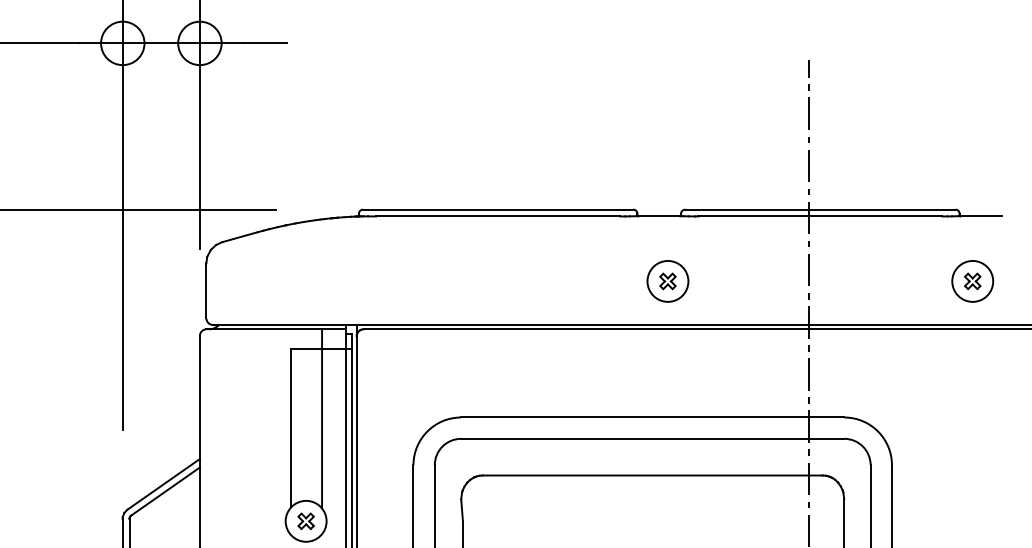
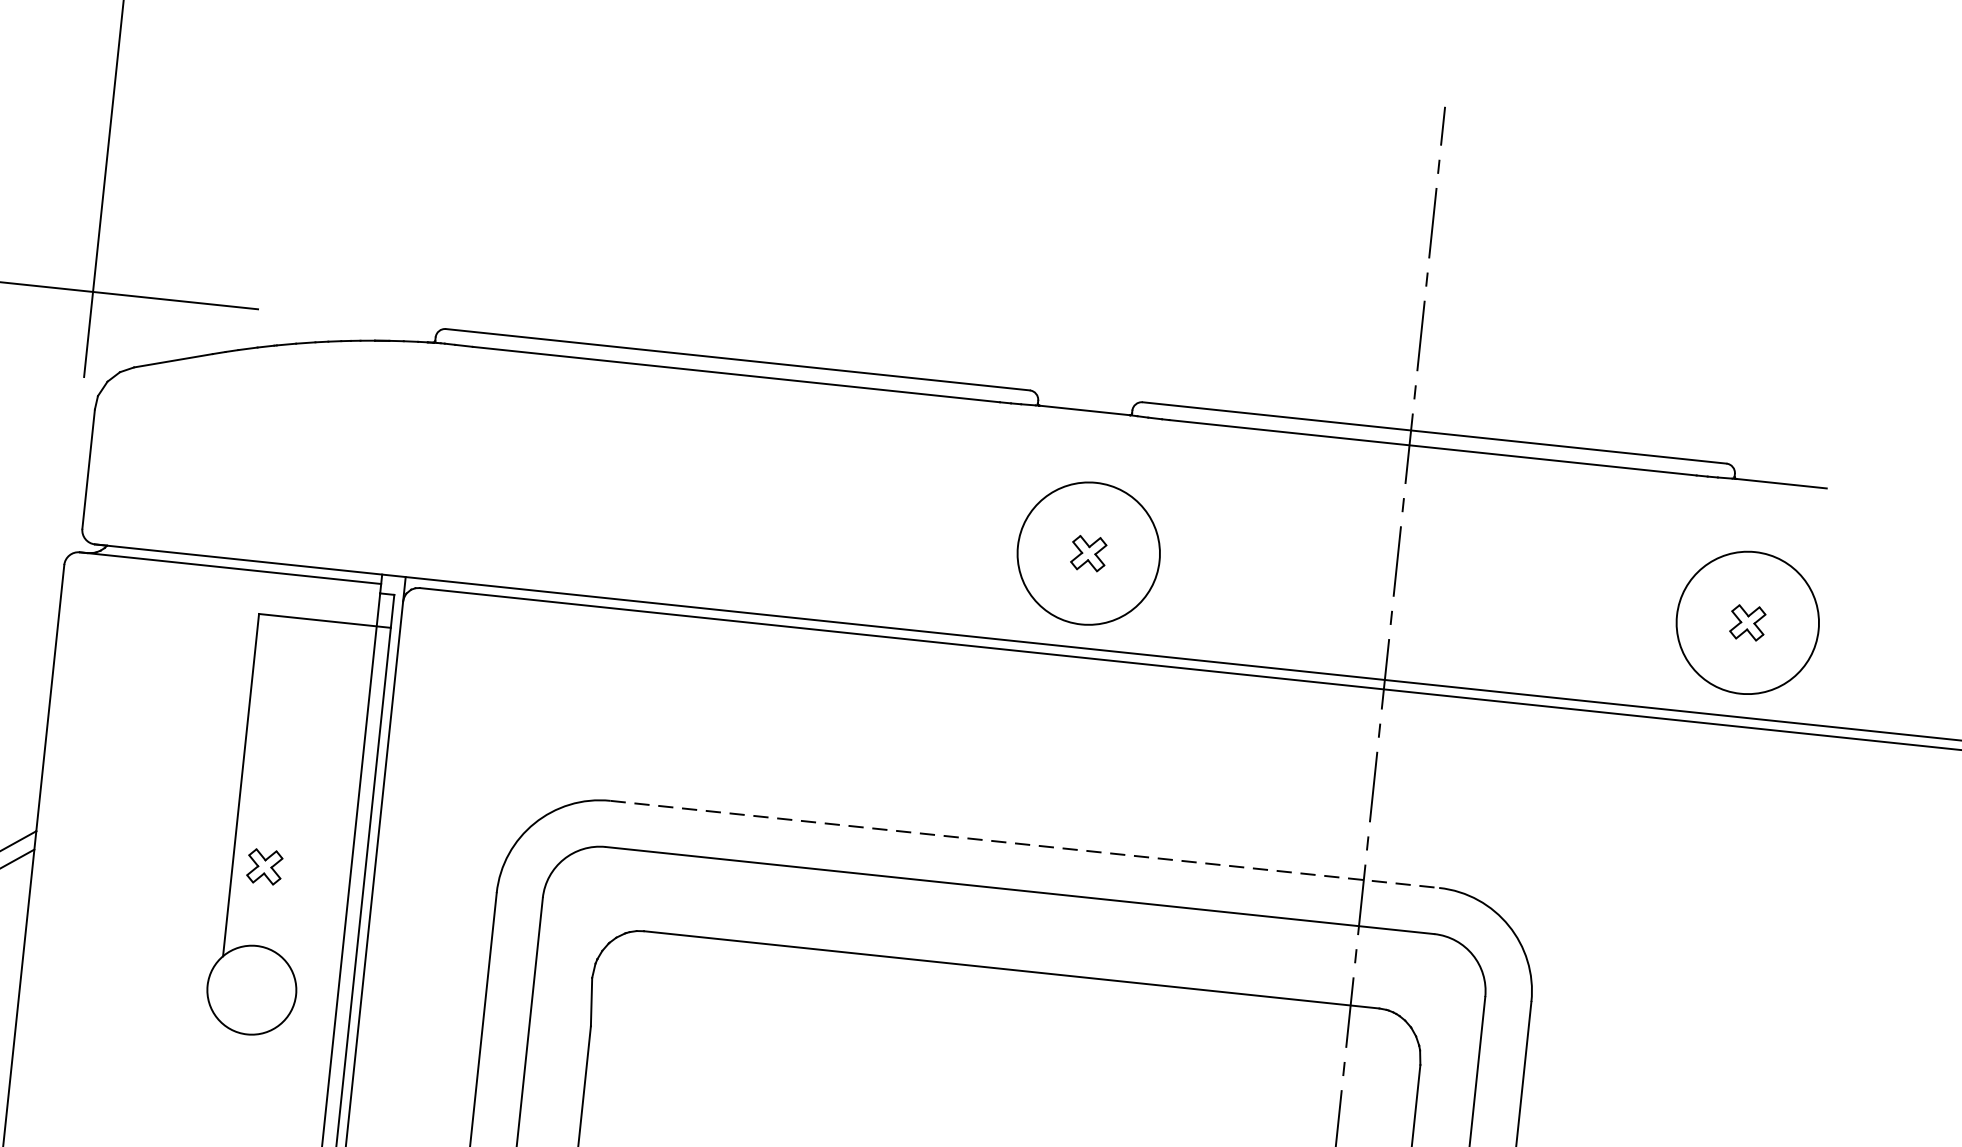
circle: (667, 280) -> (1087, 551), size x1.6
circle: (972, 280) -> (1747, 620), size x1.6
line: (652, 417) -> (1024, 844), solid -> dashed
line: (322, 418) -> (310, 771), removed
part: (305, 521) -> (263, 867), moved

